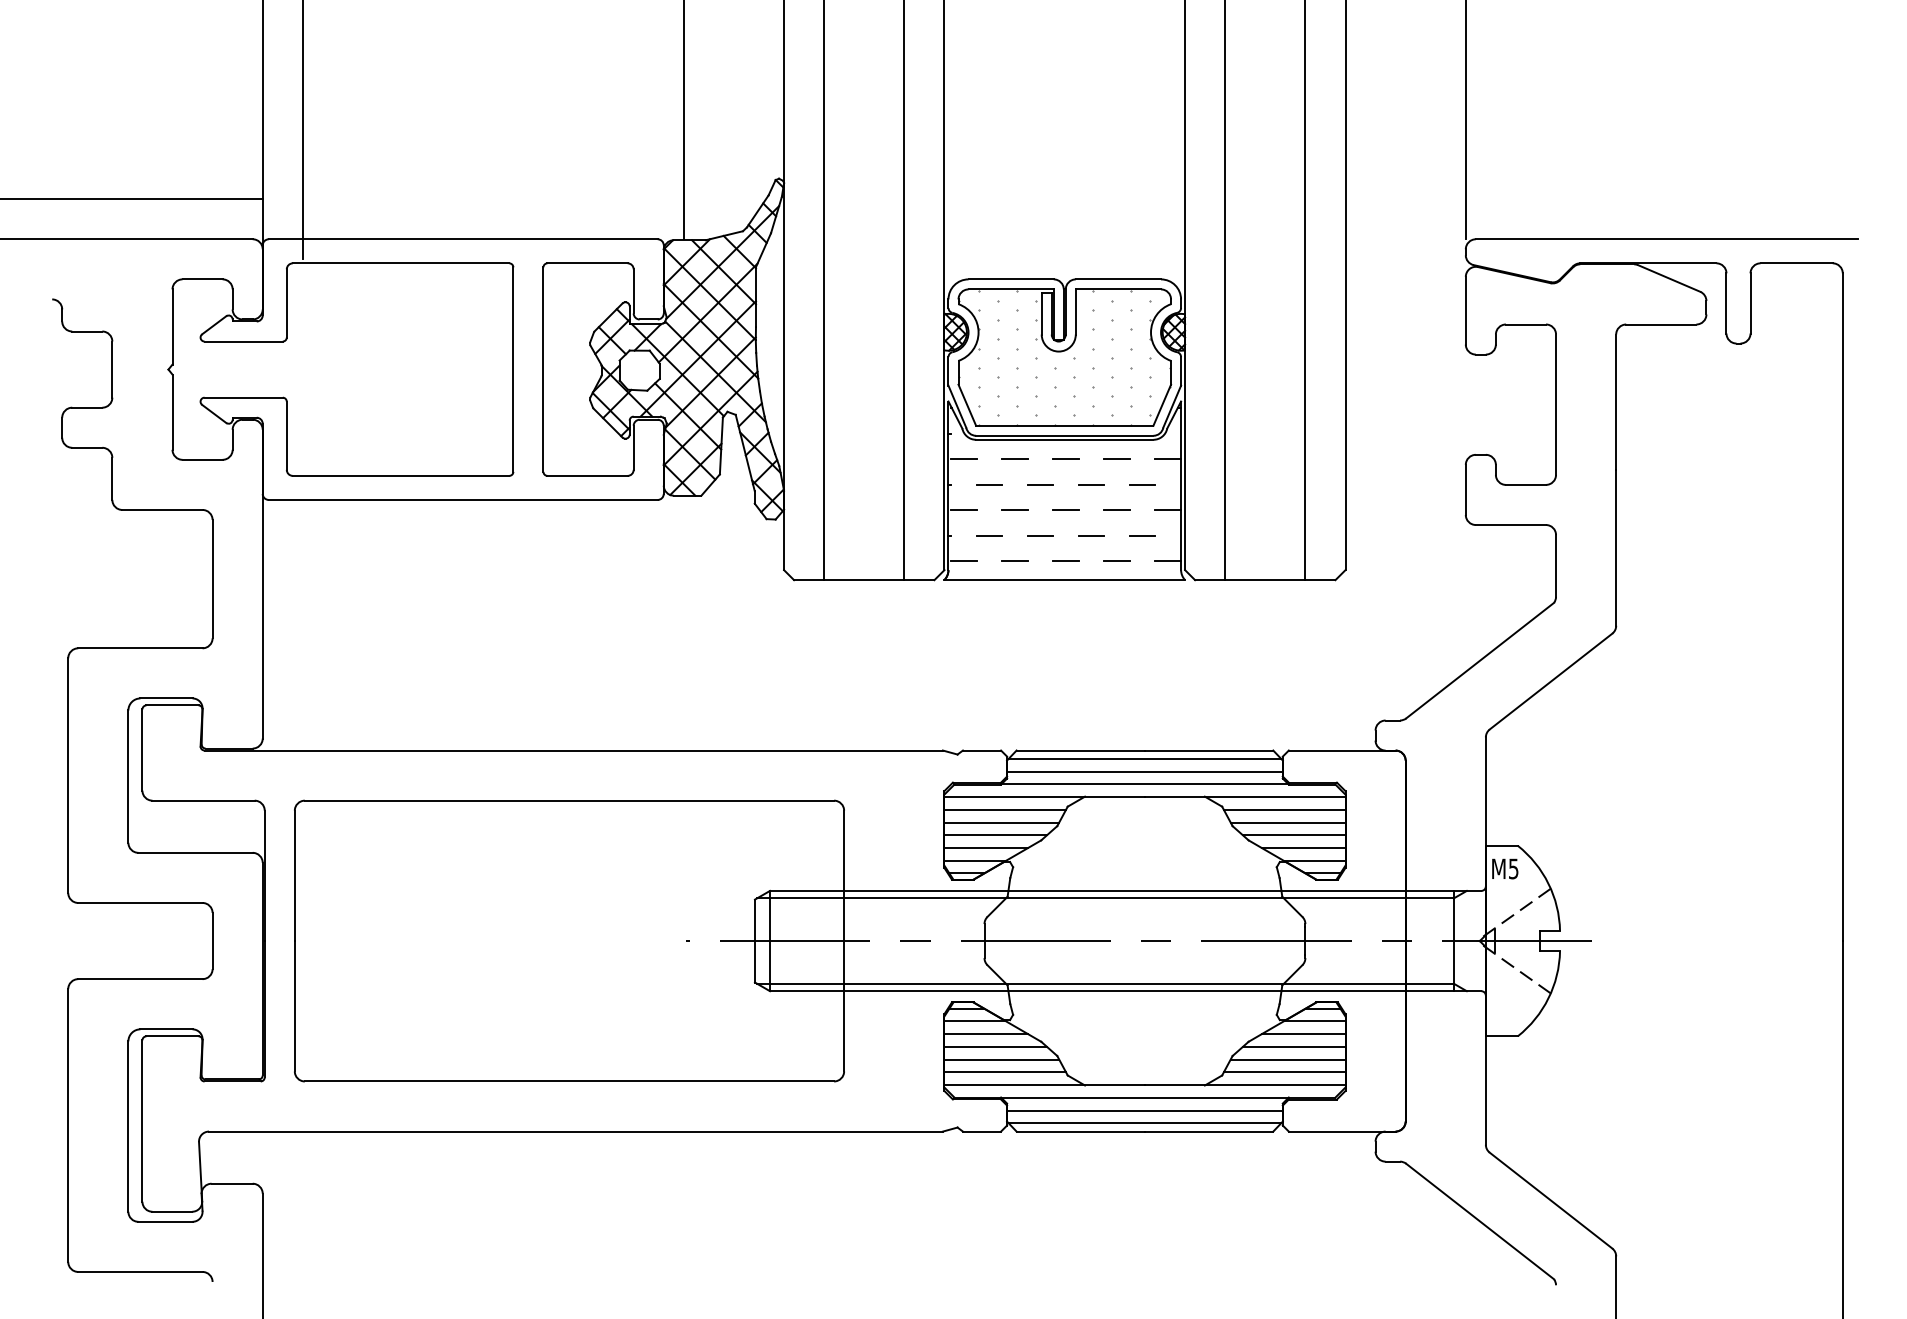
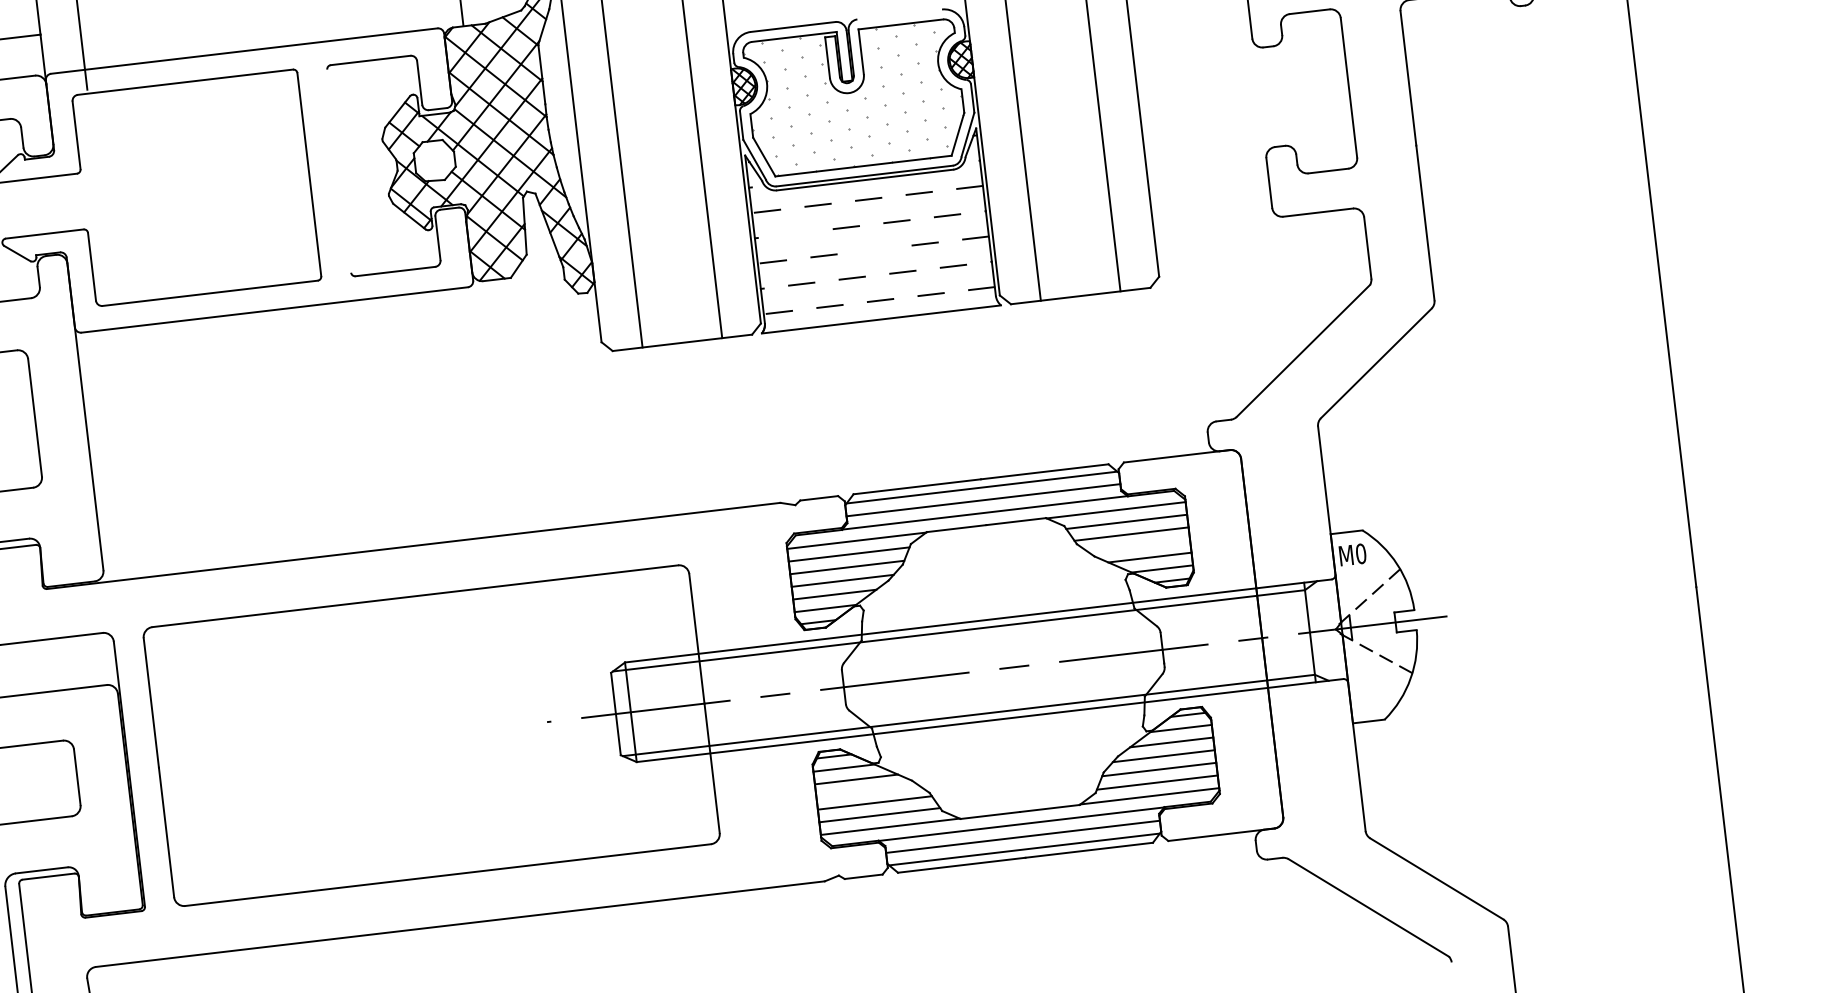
line: (1118, 279) -> (899, 14), removed
line: (543, 369) -> (339, 171), removed
line: (989, 484) -> (795, 233), removed
line: (1065, 509) -> (874, 249), removed
line: (1293, 835) -> (1138, 546), removed
text: (1513, 868) -> (1360, 553), M5 -> M0
line: (995, 1046) -> (867, 790), removed

